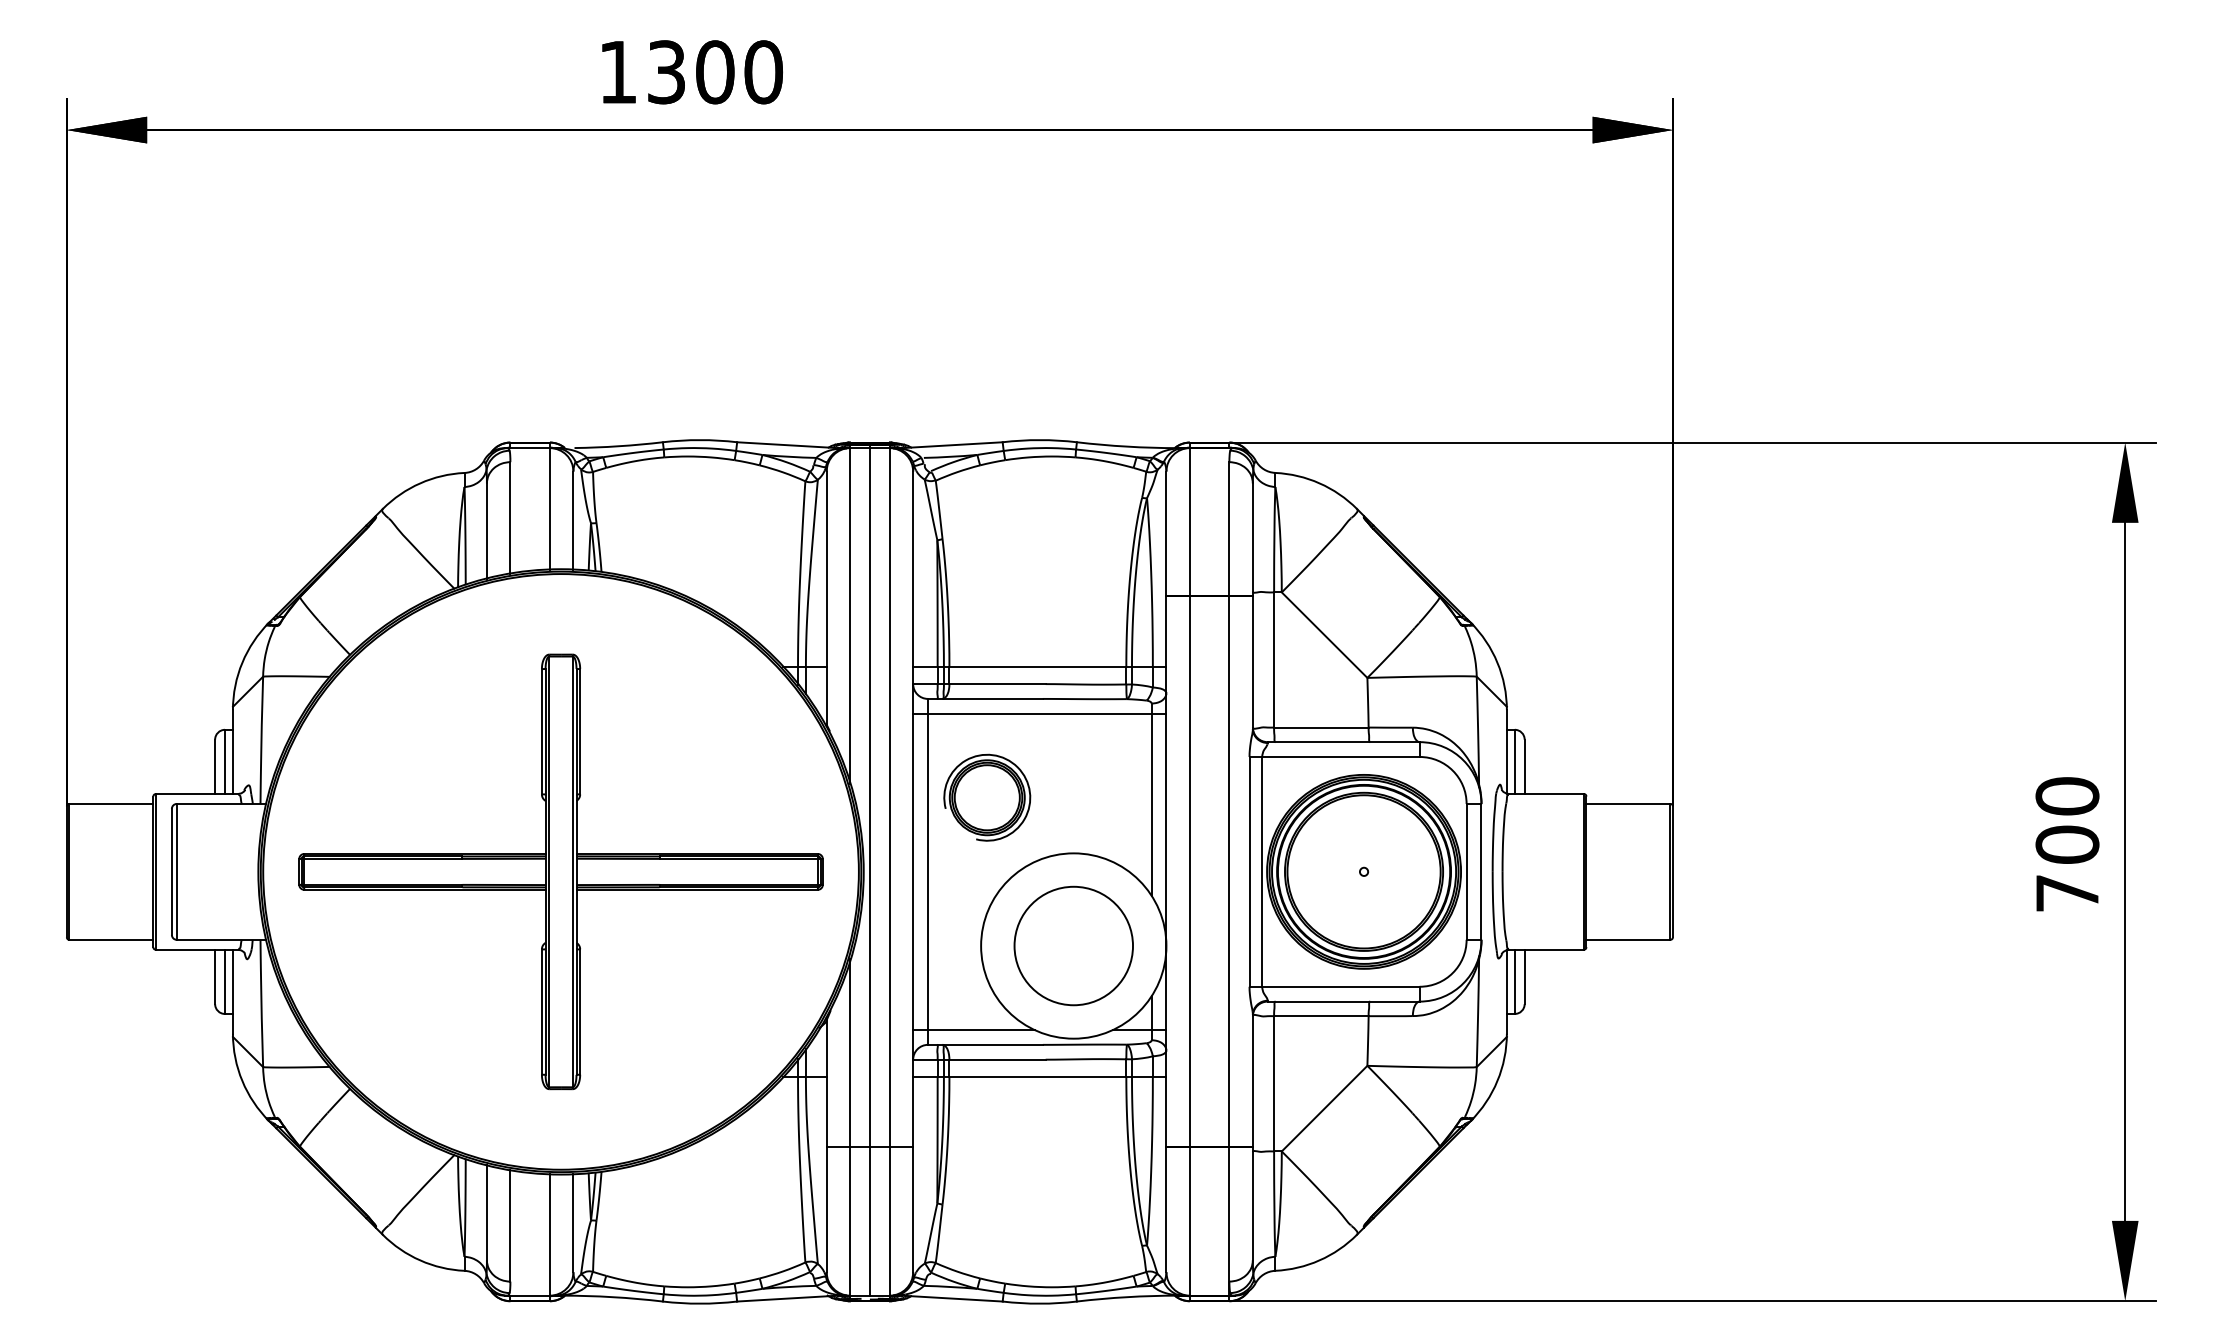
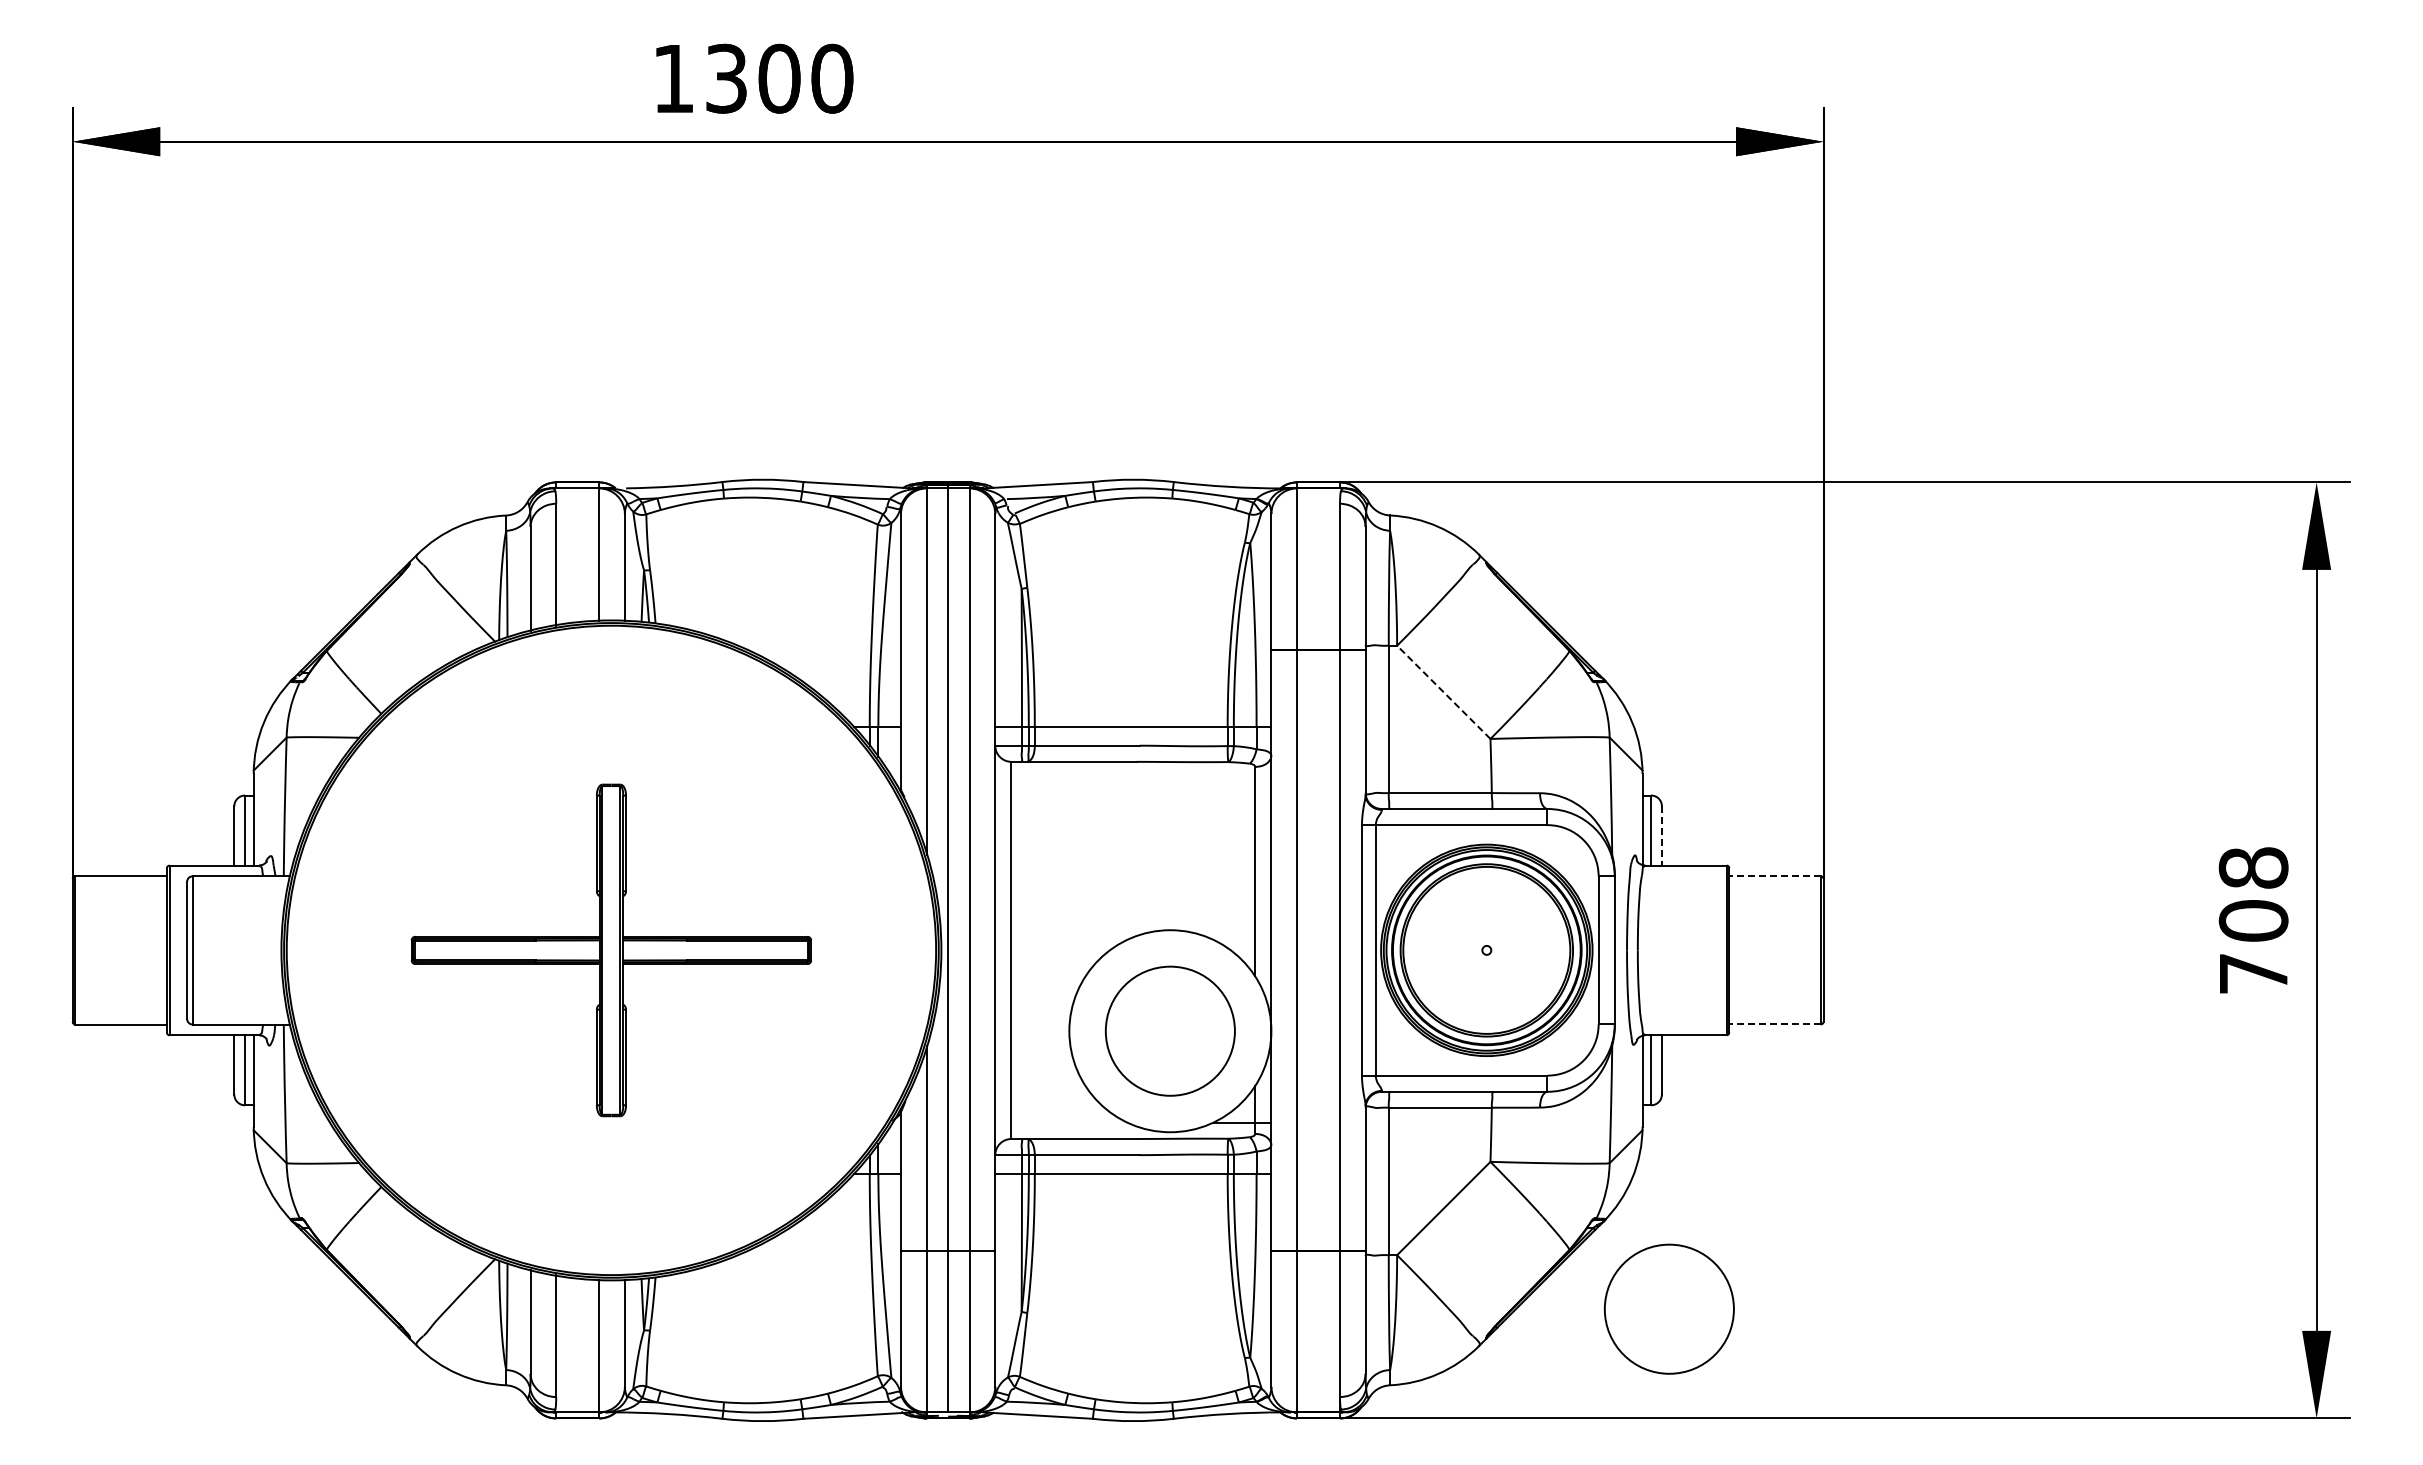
line: (1324, 635) -> (1443, 692), solid -> dashed
line: (1039, 714) -> (1133, 778), removed
line: (1524, 766) -> (1661, 835), solid -> dashed
text: (2067, 795) -> (2253, 867), 700 -> 708
part: (986, 797) -> (1075, 869), removed
line: (1628, 804) -> (1775, 876), solid -> dashed
part: (561, 871) -> (611, 950), size x0.7
line: (1628, 939) -> (1775, 1024), solid -> dashed
line: (973, 1029) -> (1061, 1122), removed
circle: (1530, 1200) -> (1668, 1308), added

